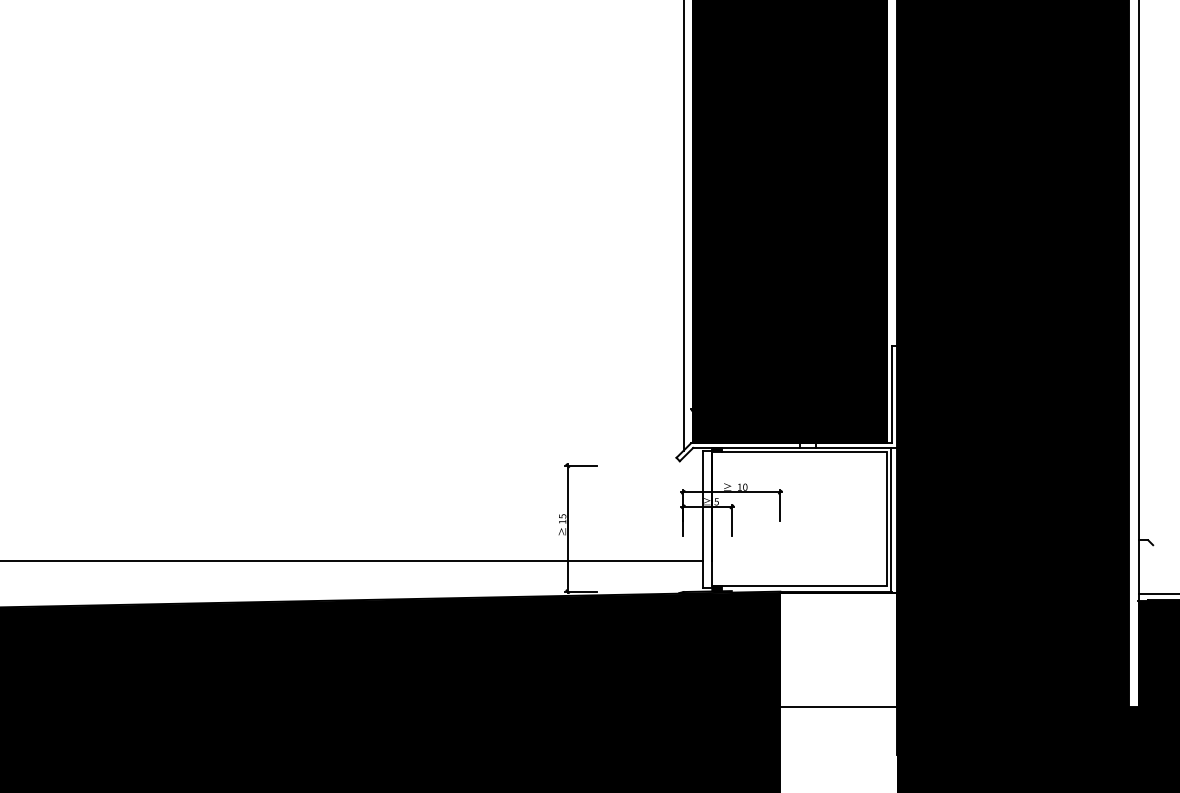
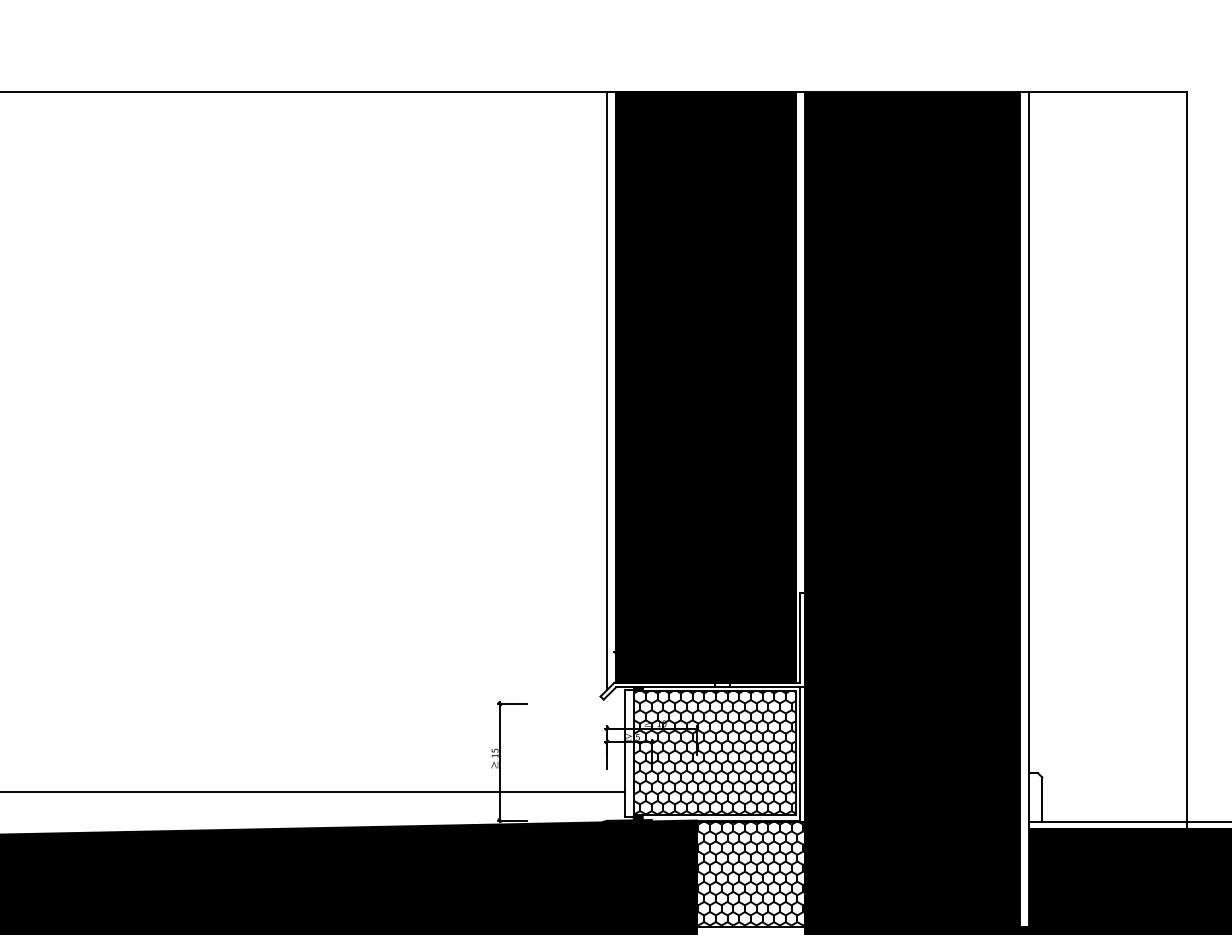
hatch: (799, 519) -> (714, 753), added
line: (1153, 568) -> (1042, 799), added
hatch: (838, 649) -> (750, 874), added

